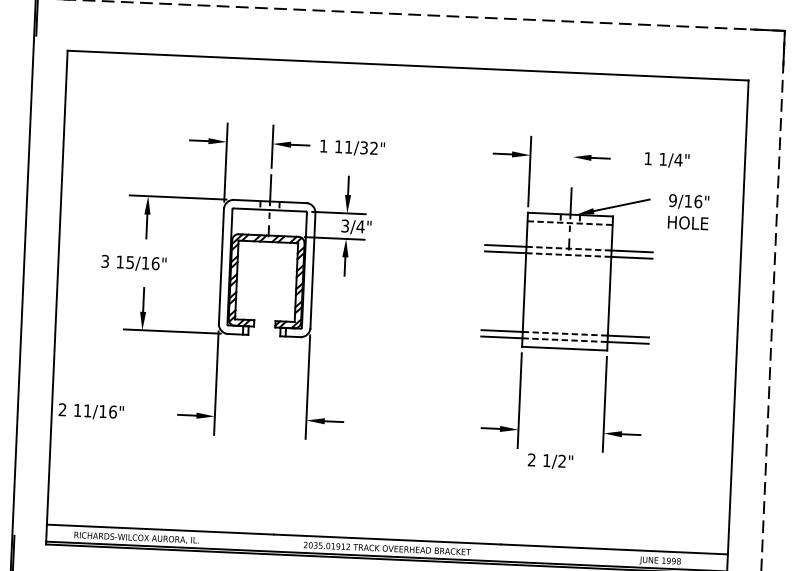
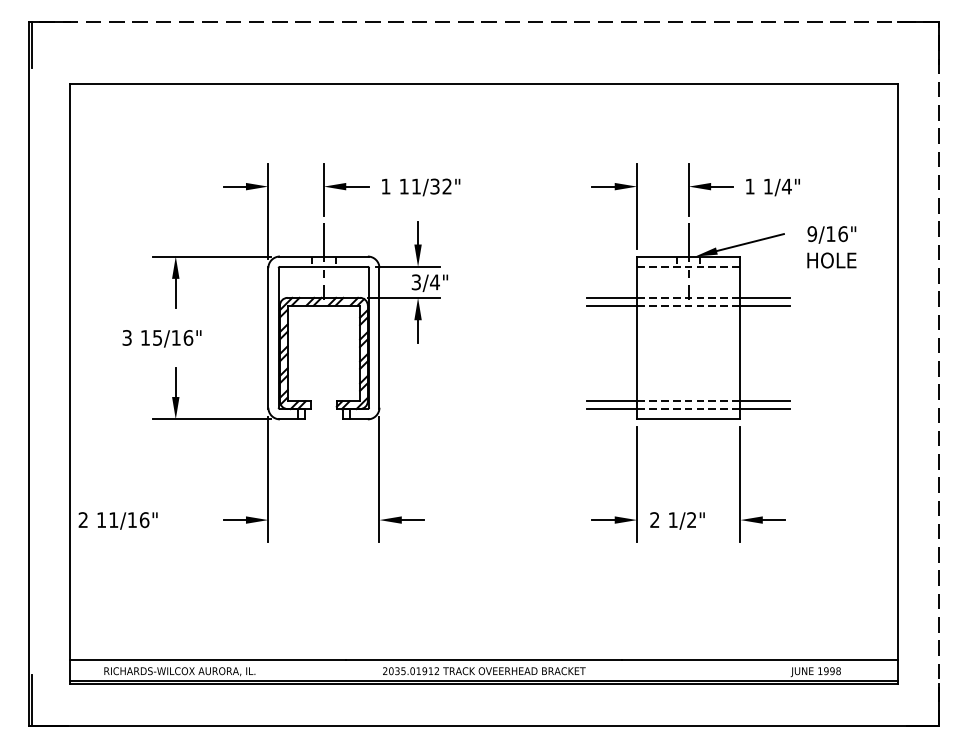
line: (572, 159) -> (688, 189), added
text: (666, 160) -> (772, 187), moved
text: (550, 461) -> (677, 520), moved

